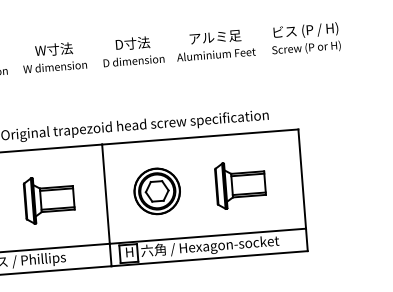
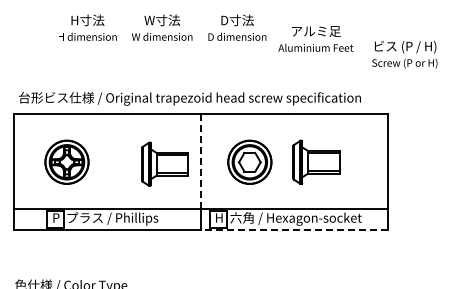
text: (305, 38) -> (404, 54), moved
text: (215, 44) -> (315, 38), moved
part: (240, 184) -> (316, 161), moved
line: (106, 194) -> (201, 161), solid -> dashed
part: (48, 198) -> (164, 163), moved
line: (209, 258) -> (294, 229), solid -> dashed

